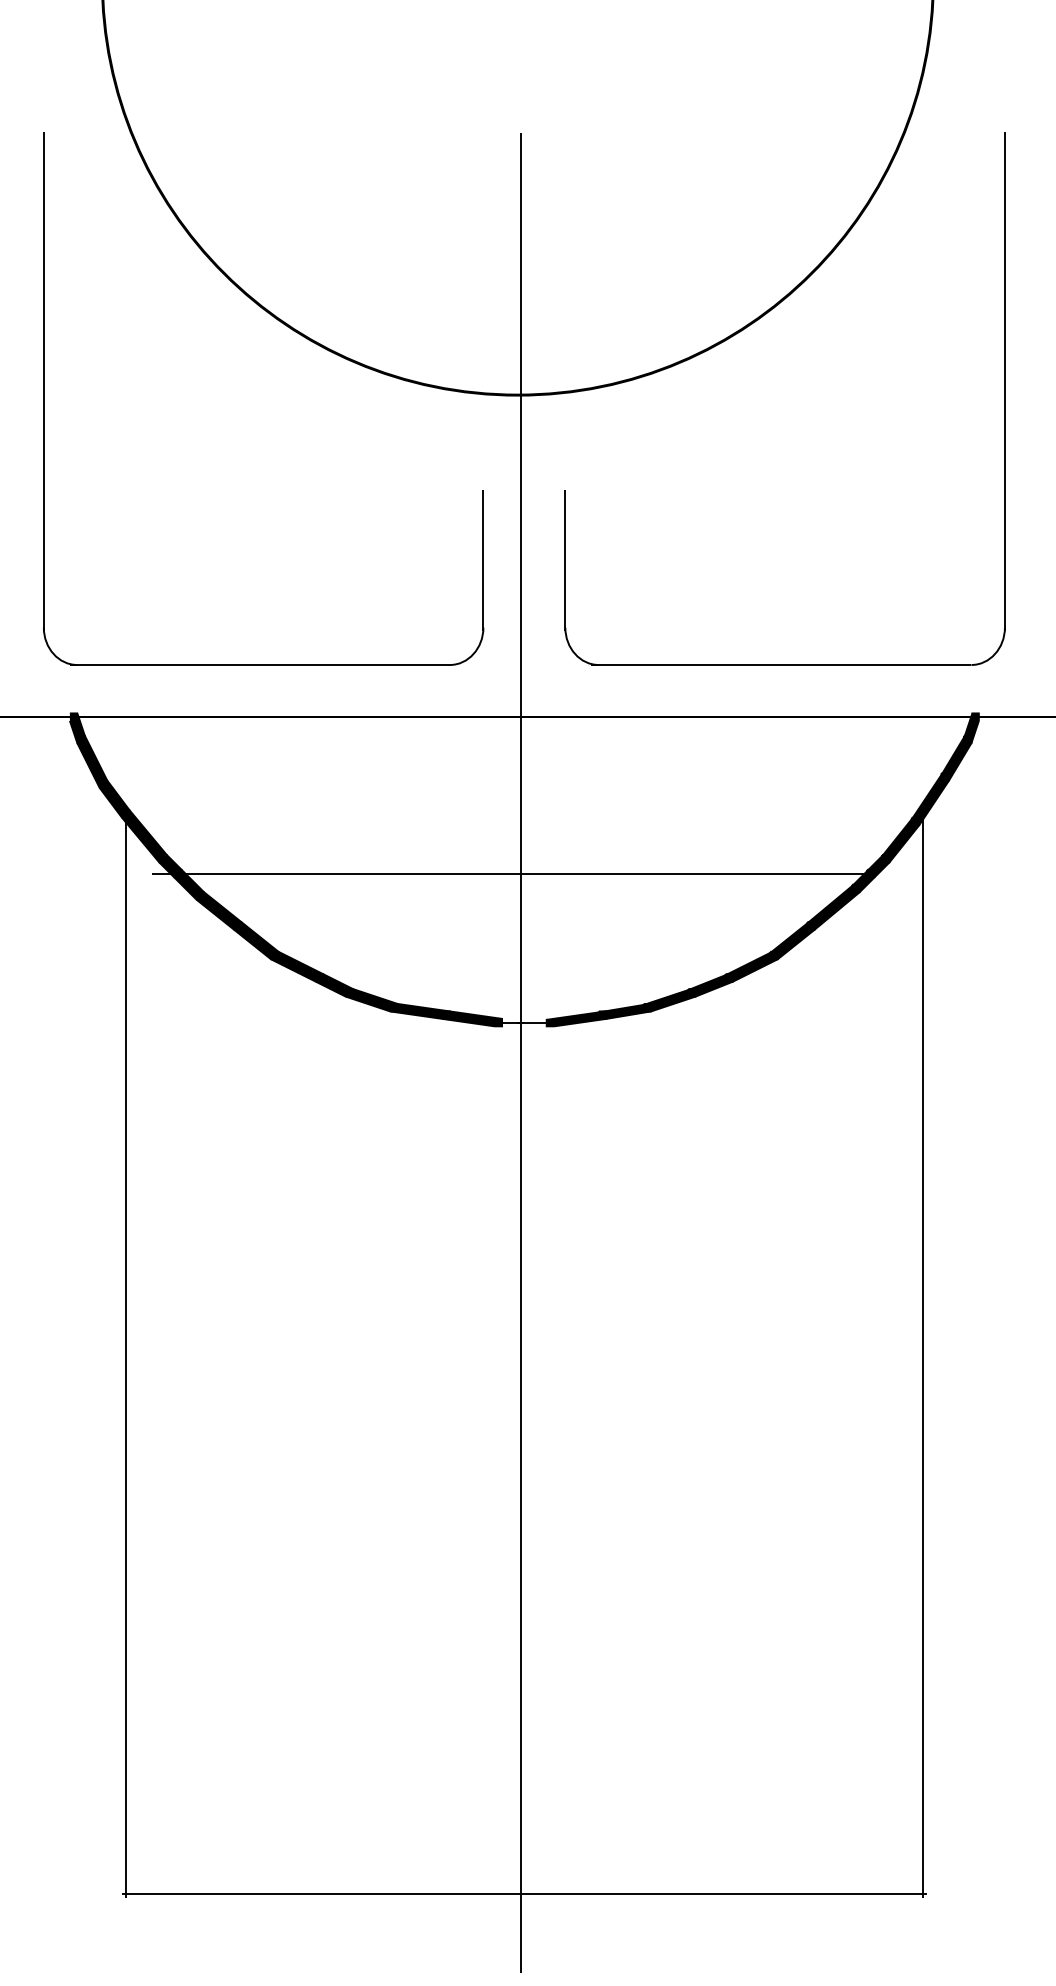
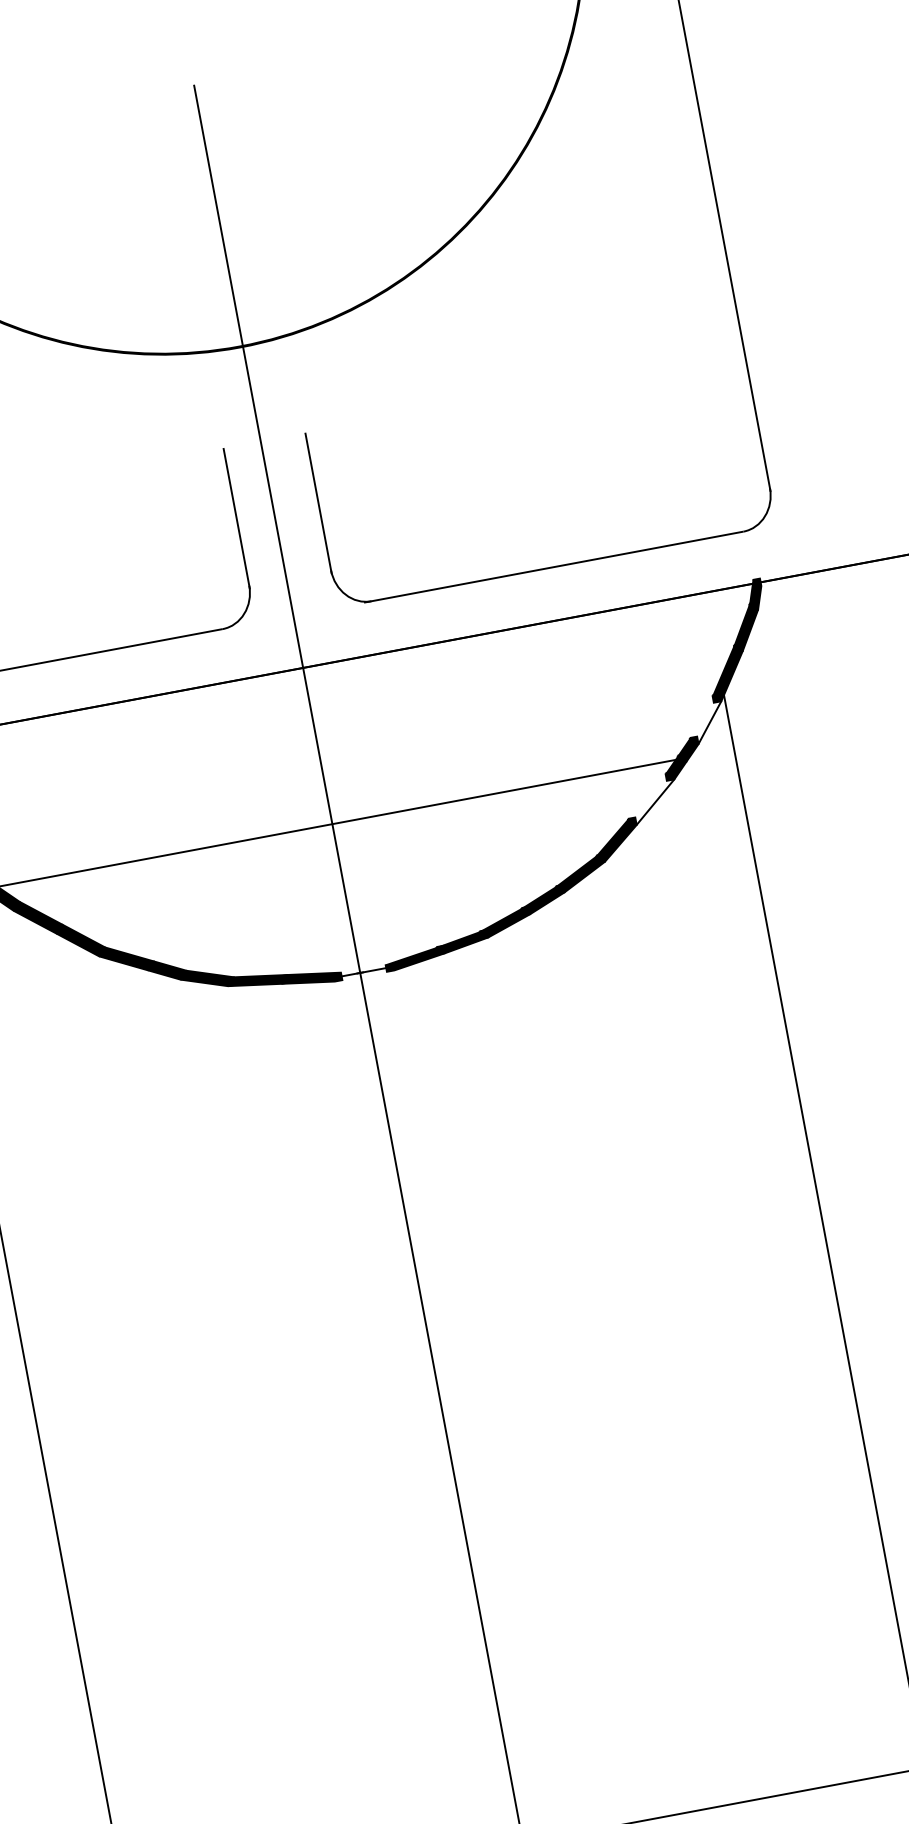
fill: (900, 839) -> (705, 719), removed
fill: (833, 906) -> (650, 798), removed

